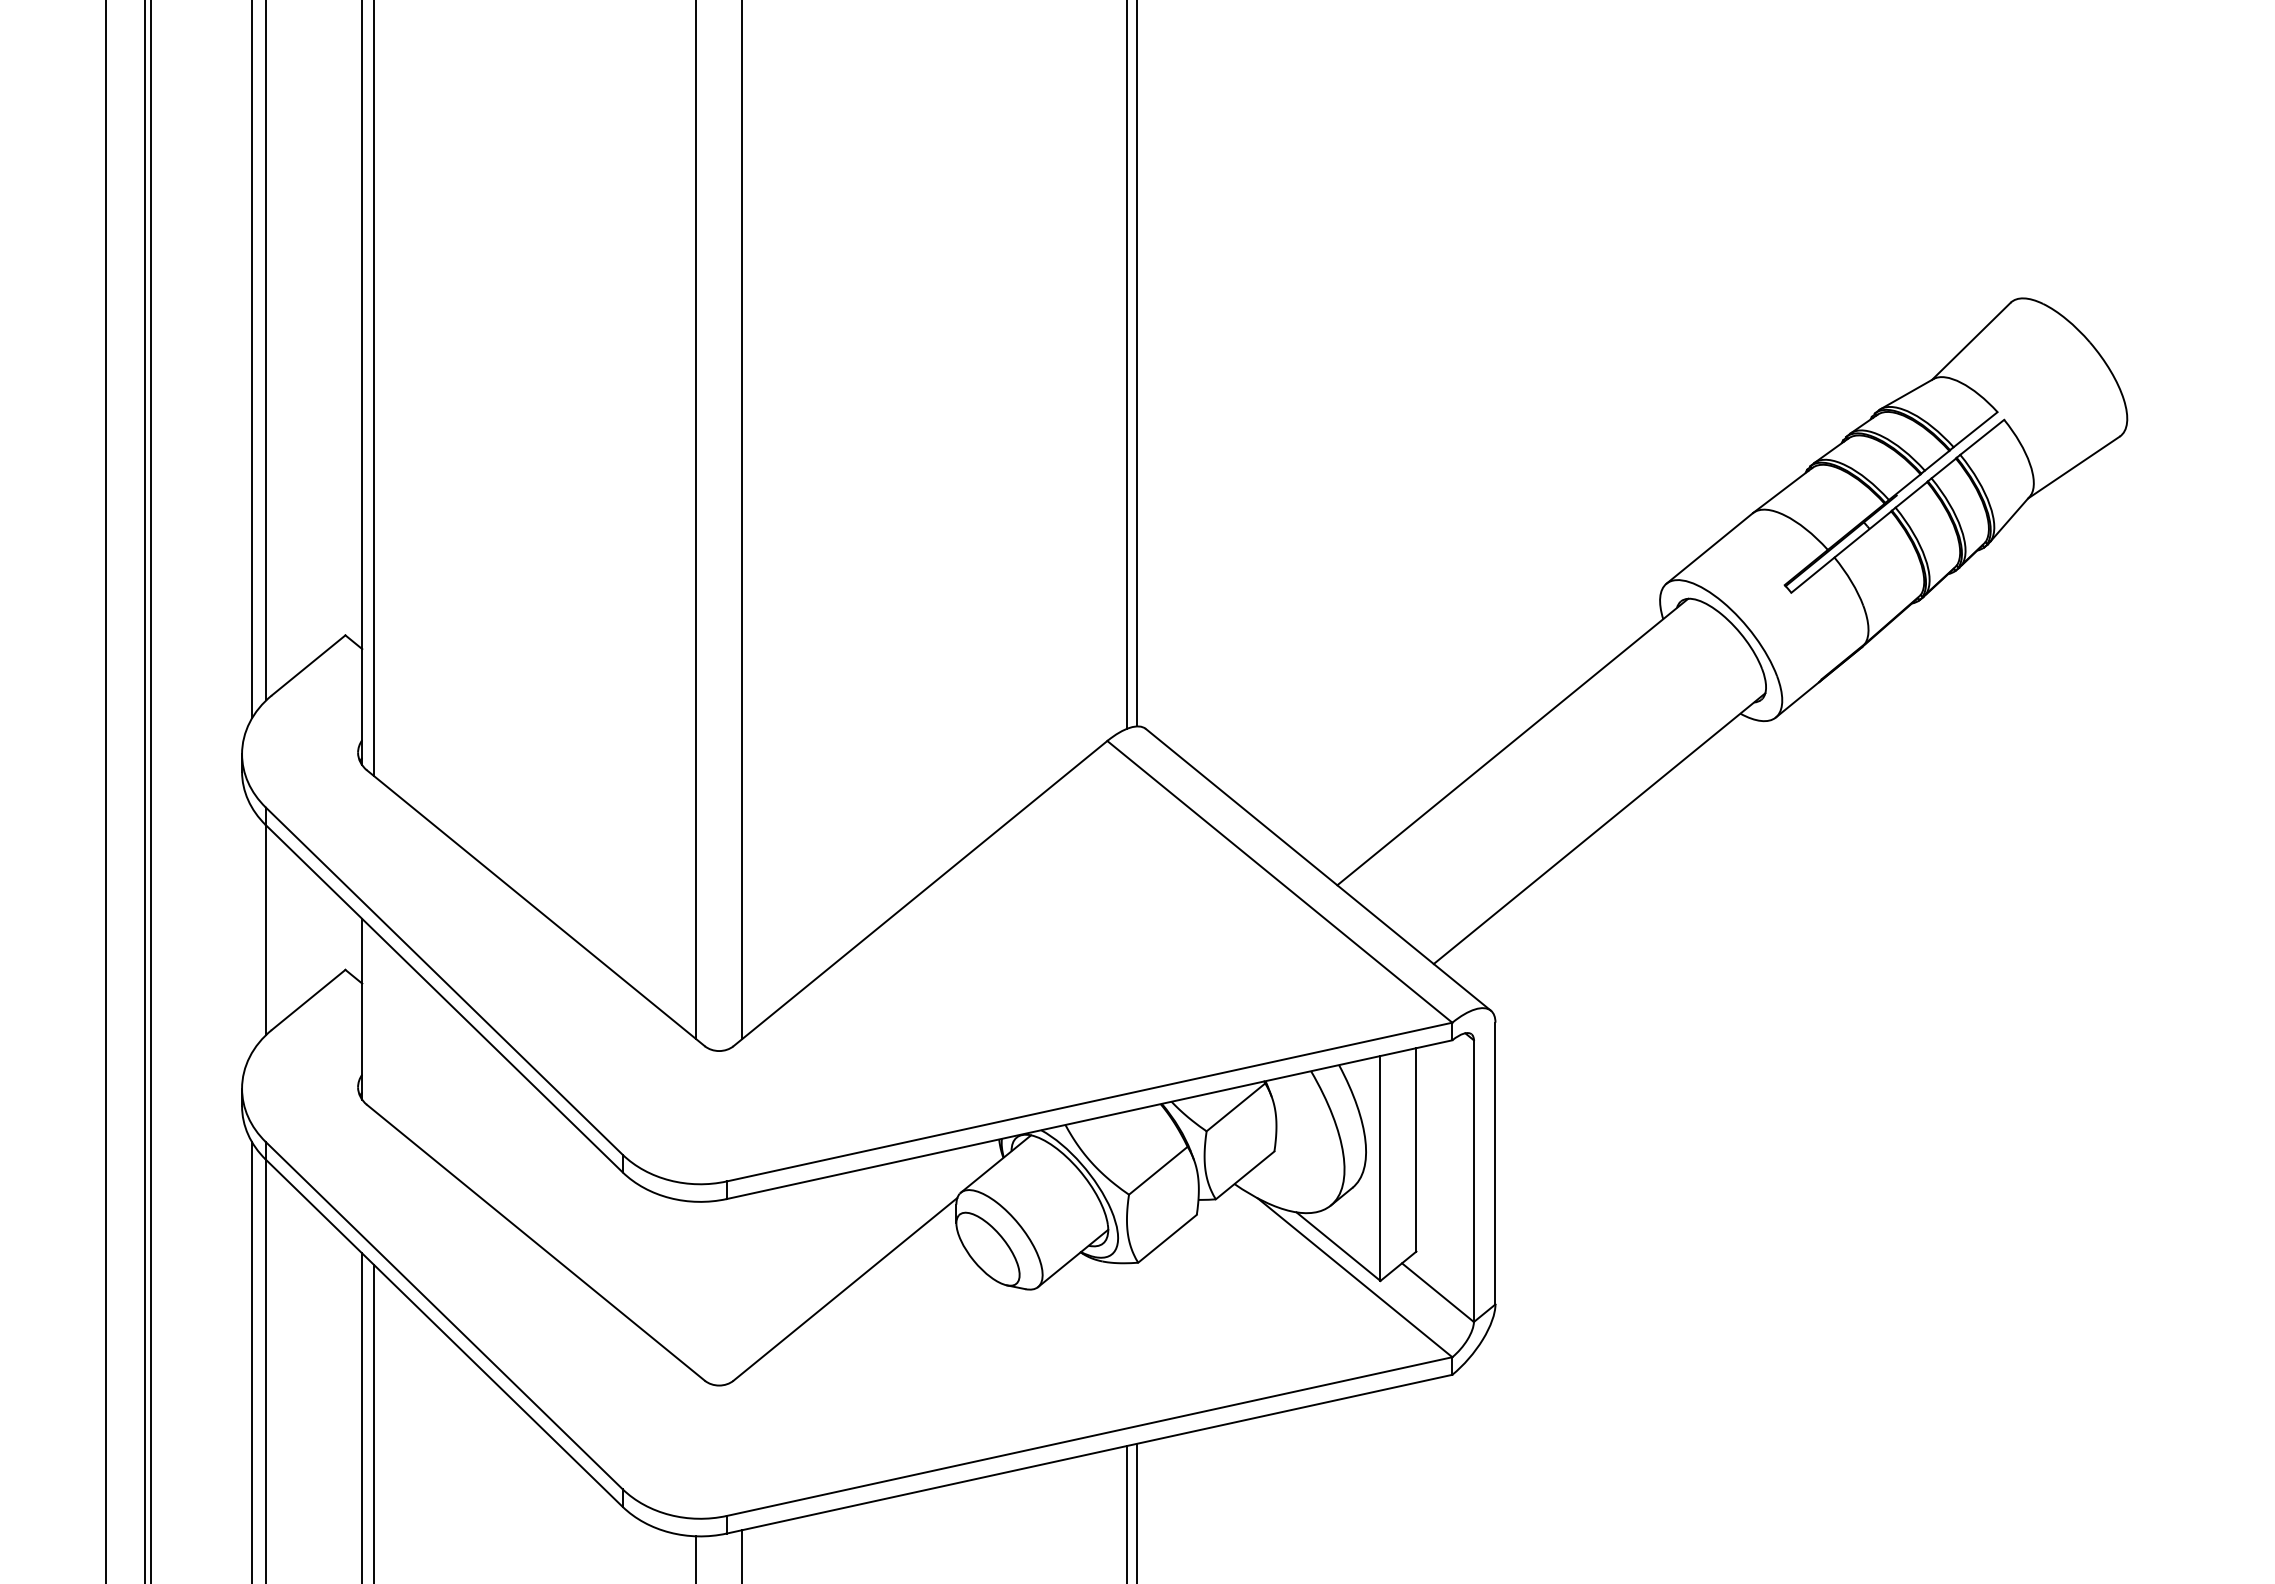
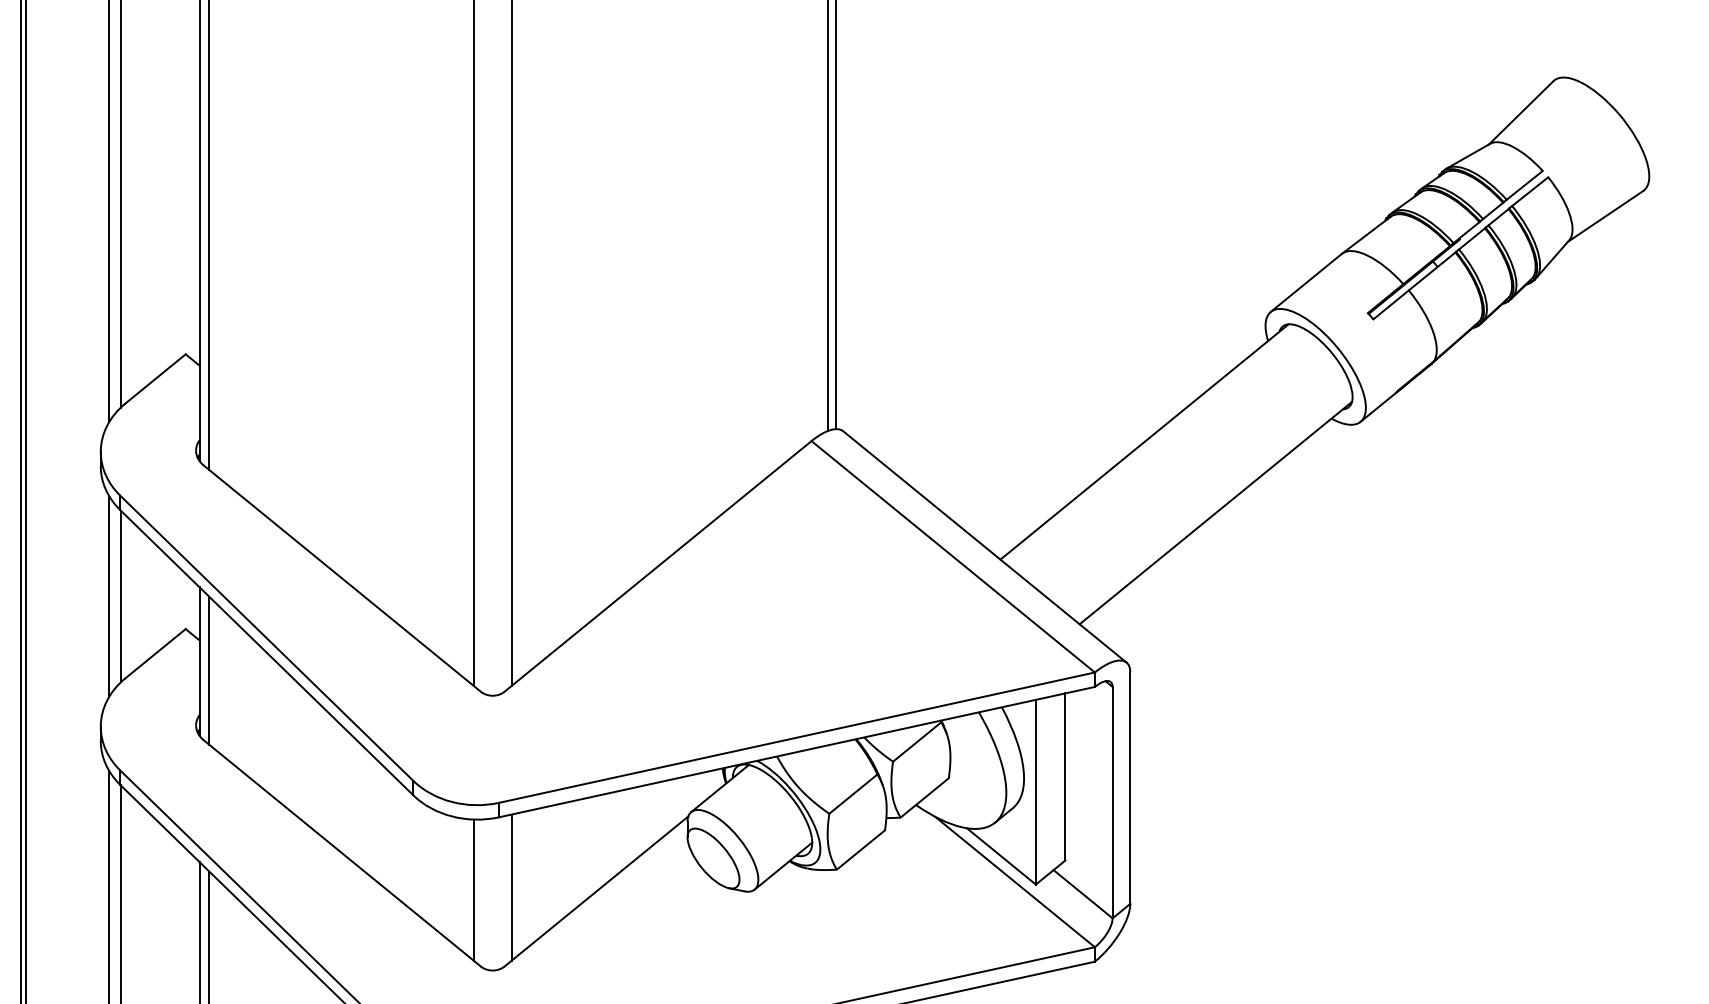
line: (252, 929) -> (109, 595), added
line: (374, 1020) -> (209, 670), added
line: (742, 1284) -> (511, 887), added
line: (696, 1287) -> (474, 889), added

